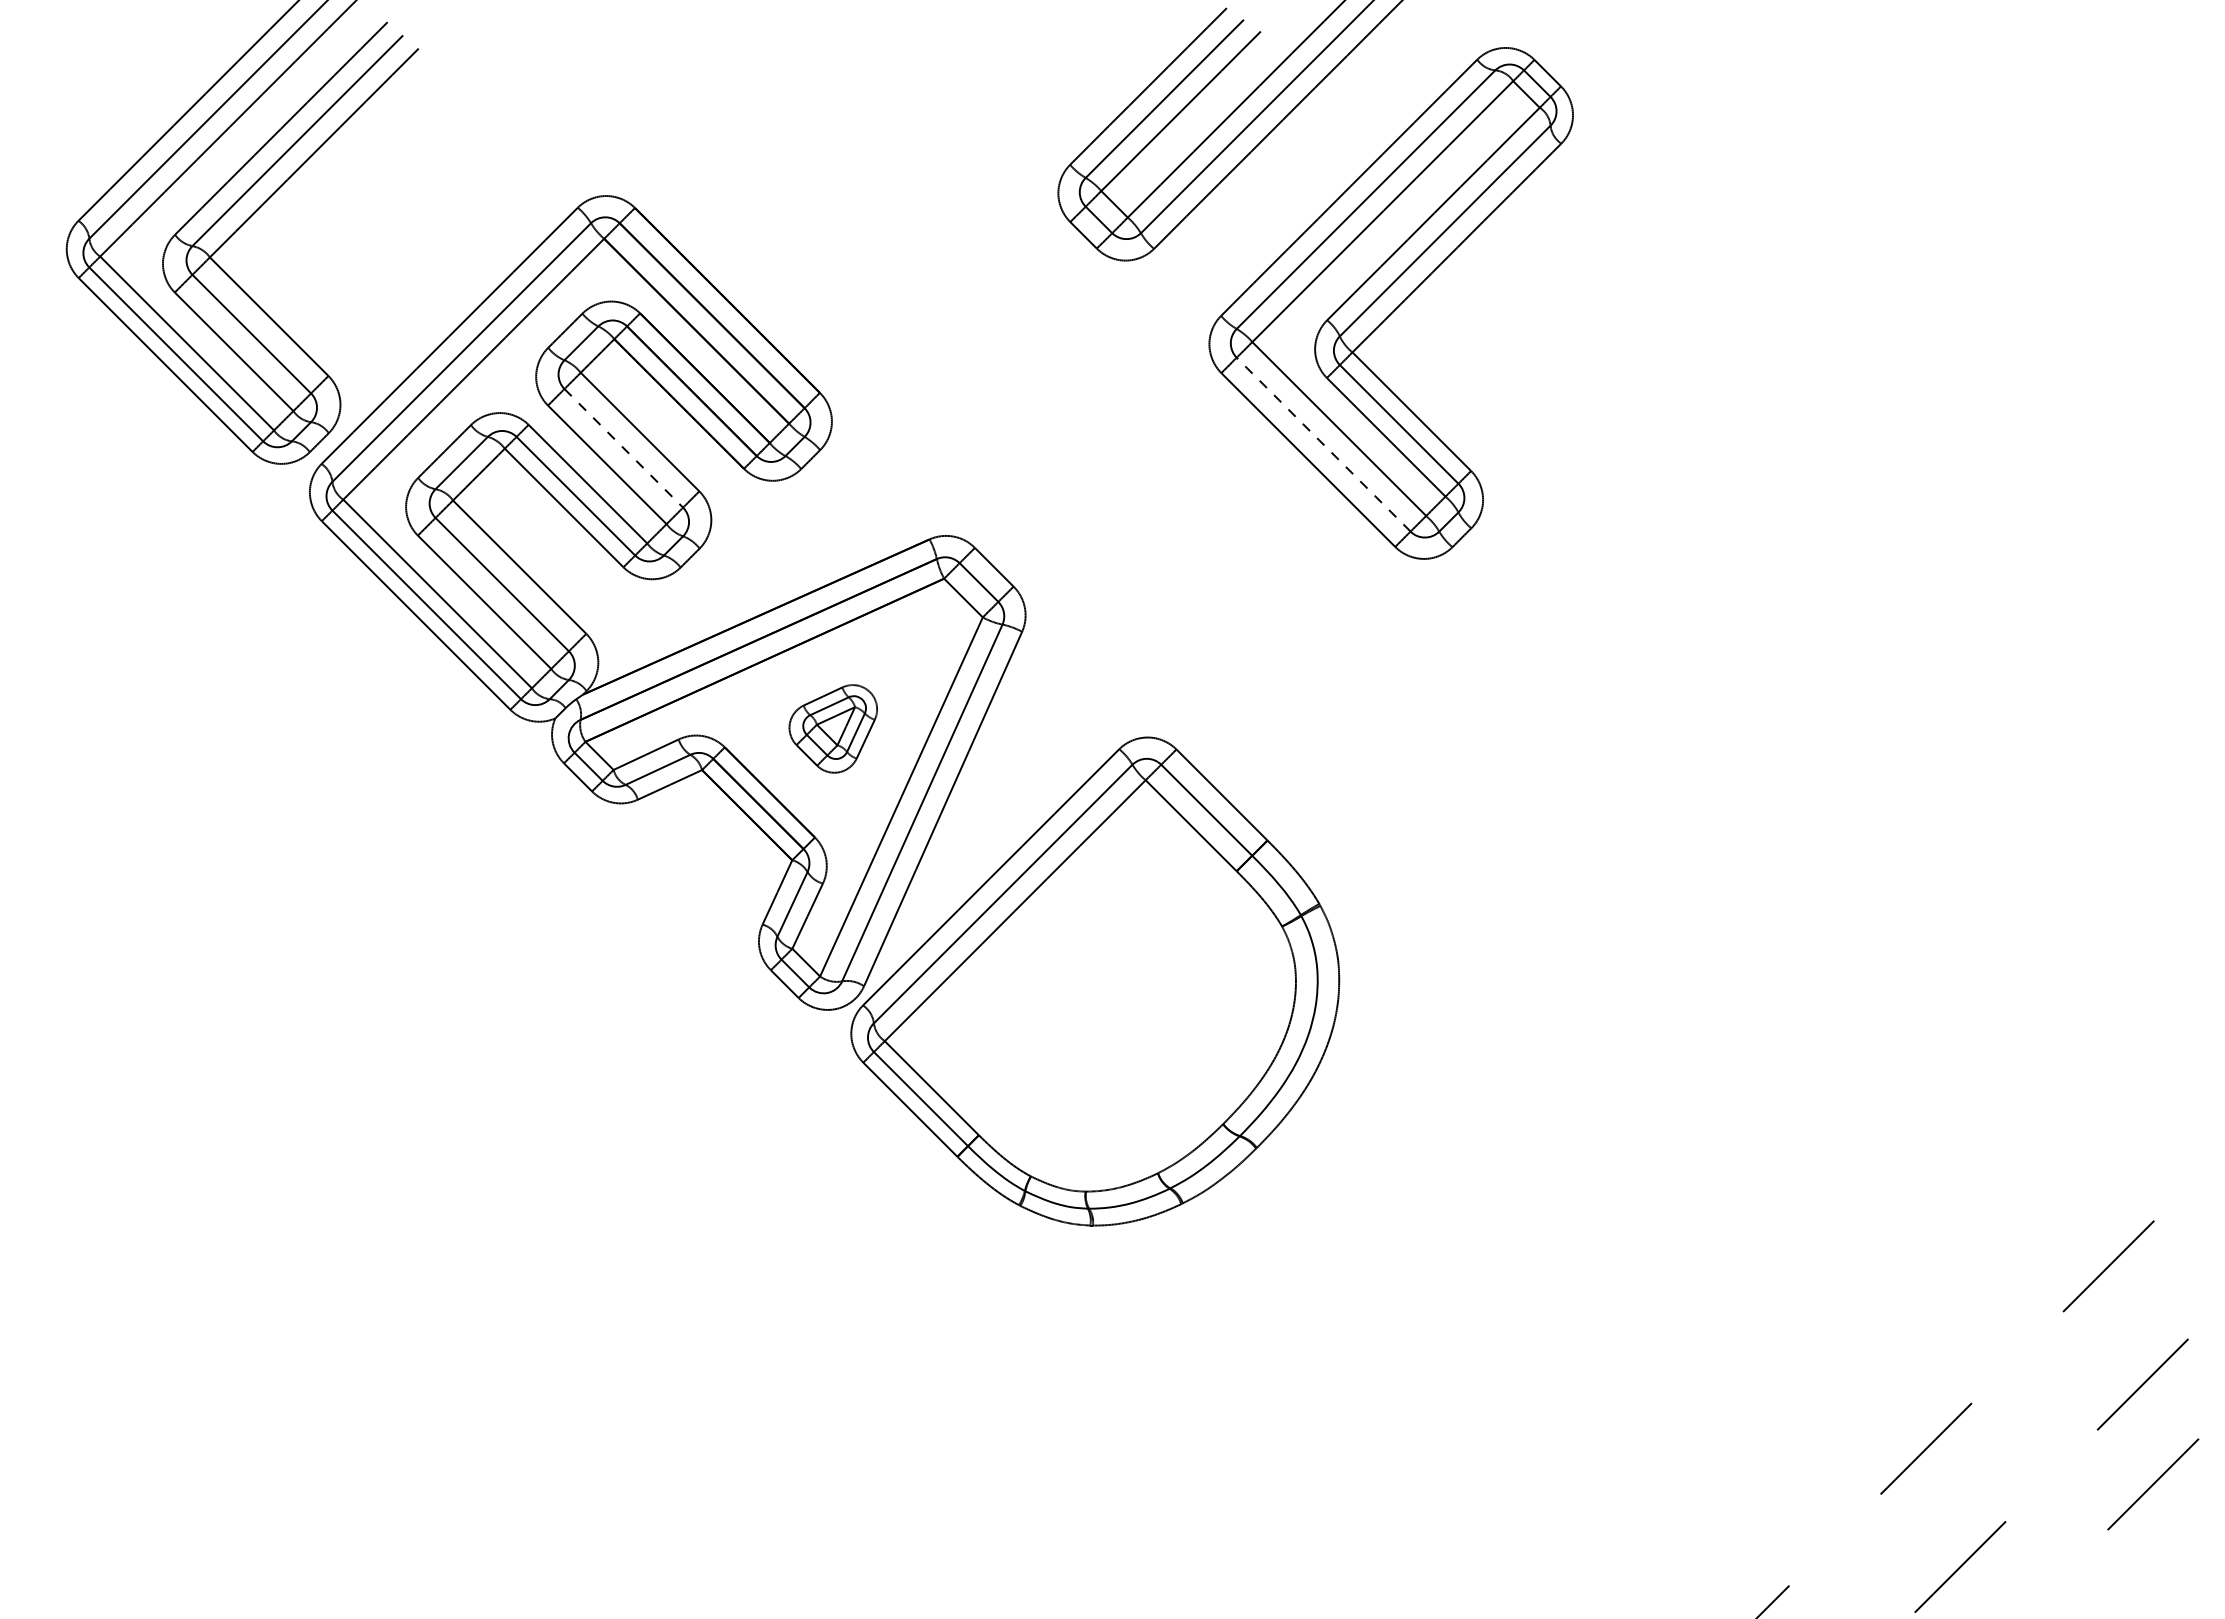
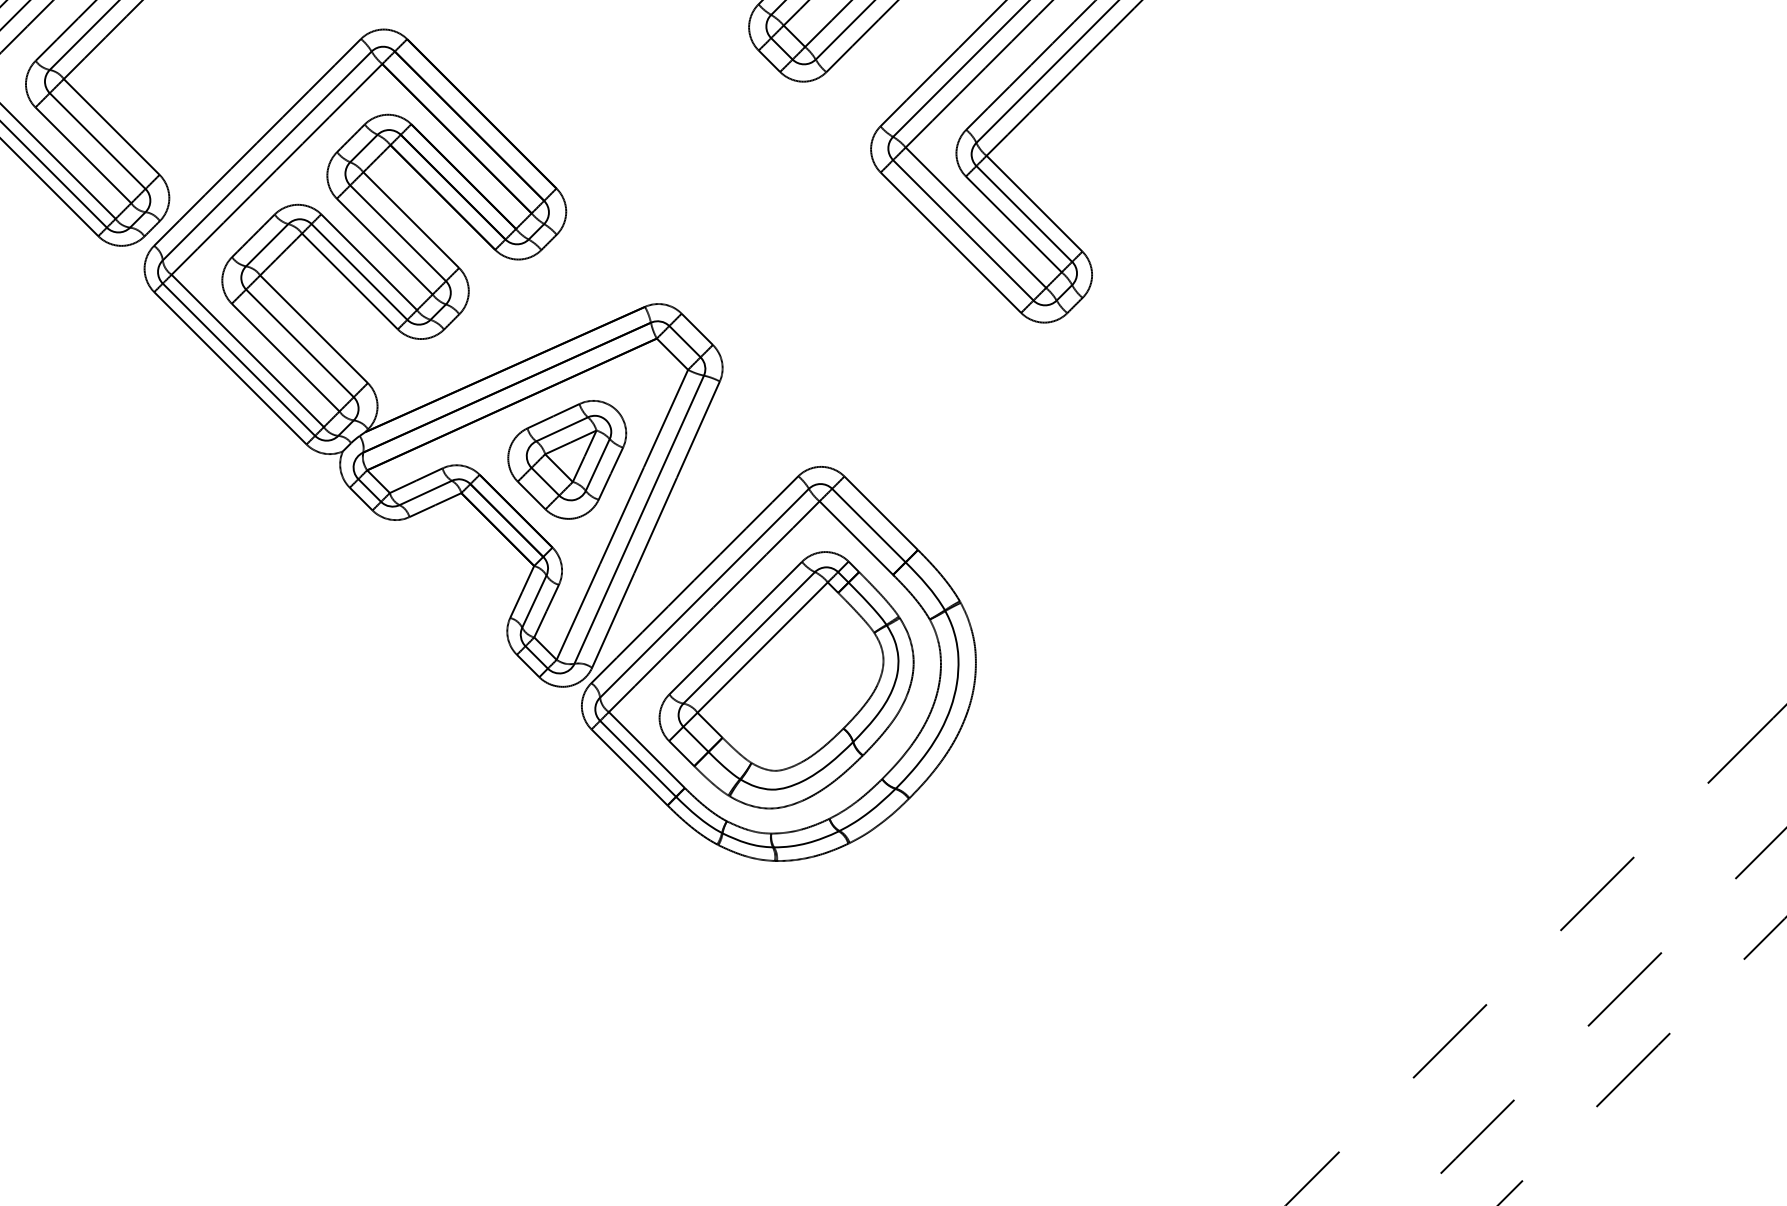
line: (1323, 444) -> (963, 230), dashed -> solid
line: (623, 448) -> (397, 233), dashed -> solid
part: (833, 728) -> (567, 459), size x1.67
part: (1104, 1001) -> (786, 680), added

